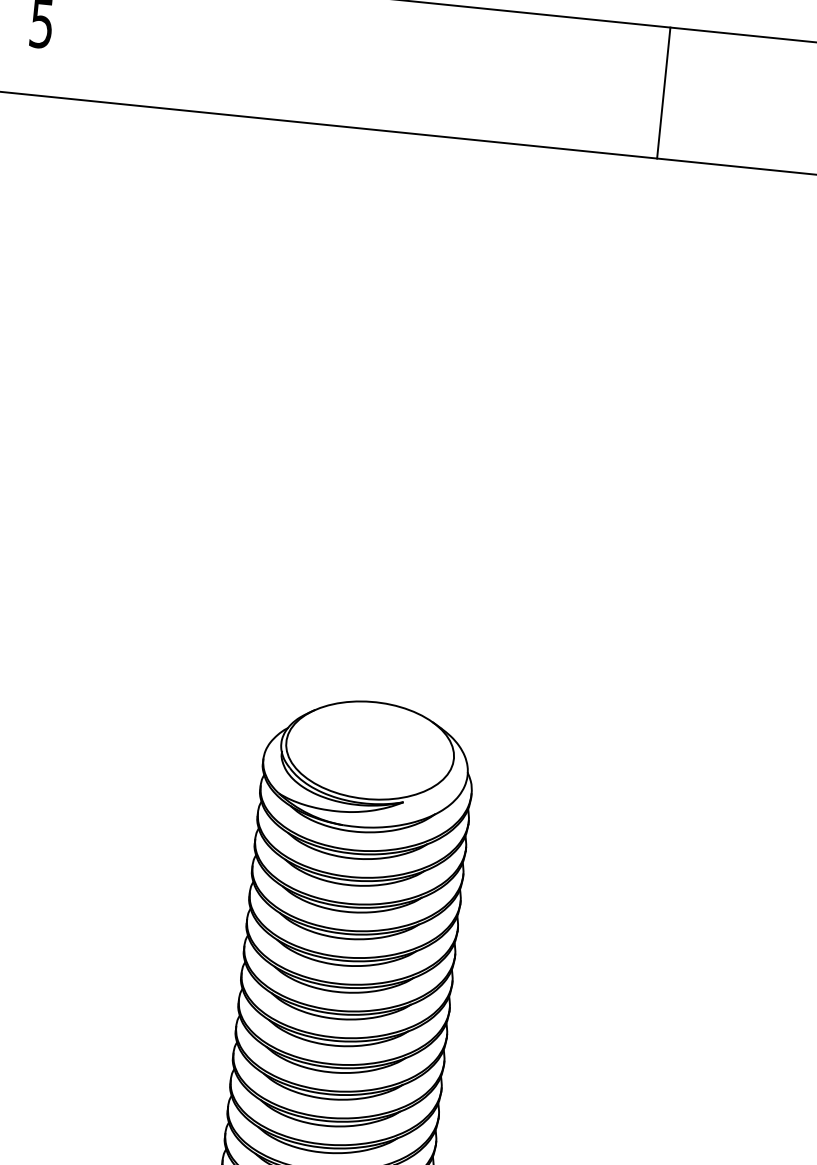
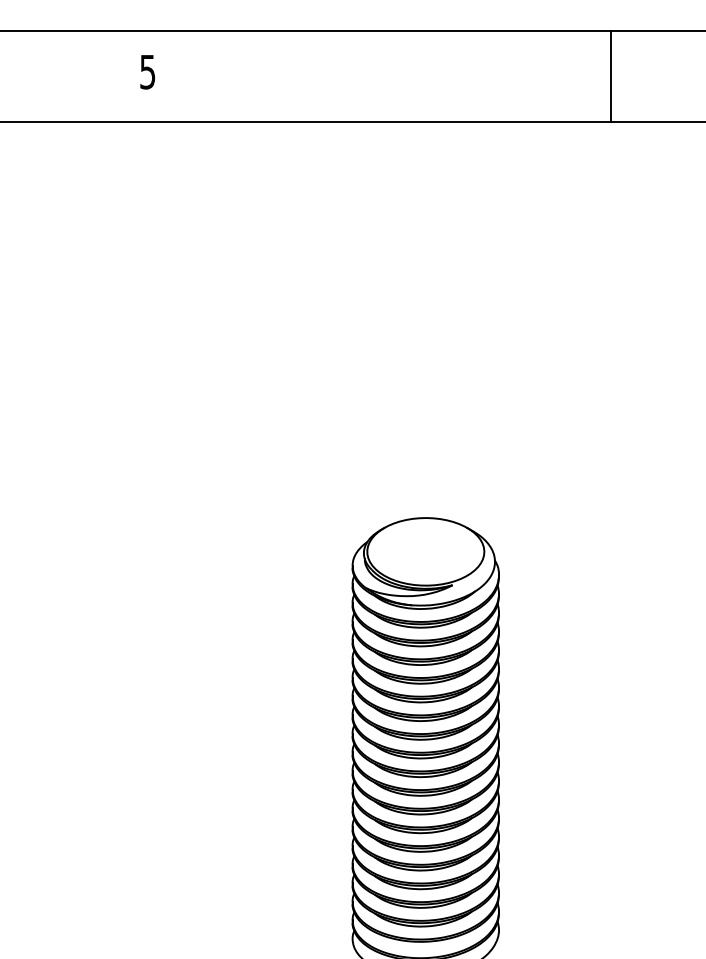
line: (663, 93) -> (610, 76), moved

